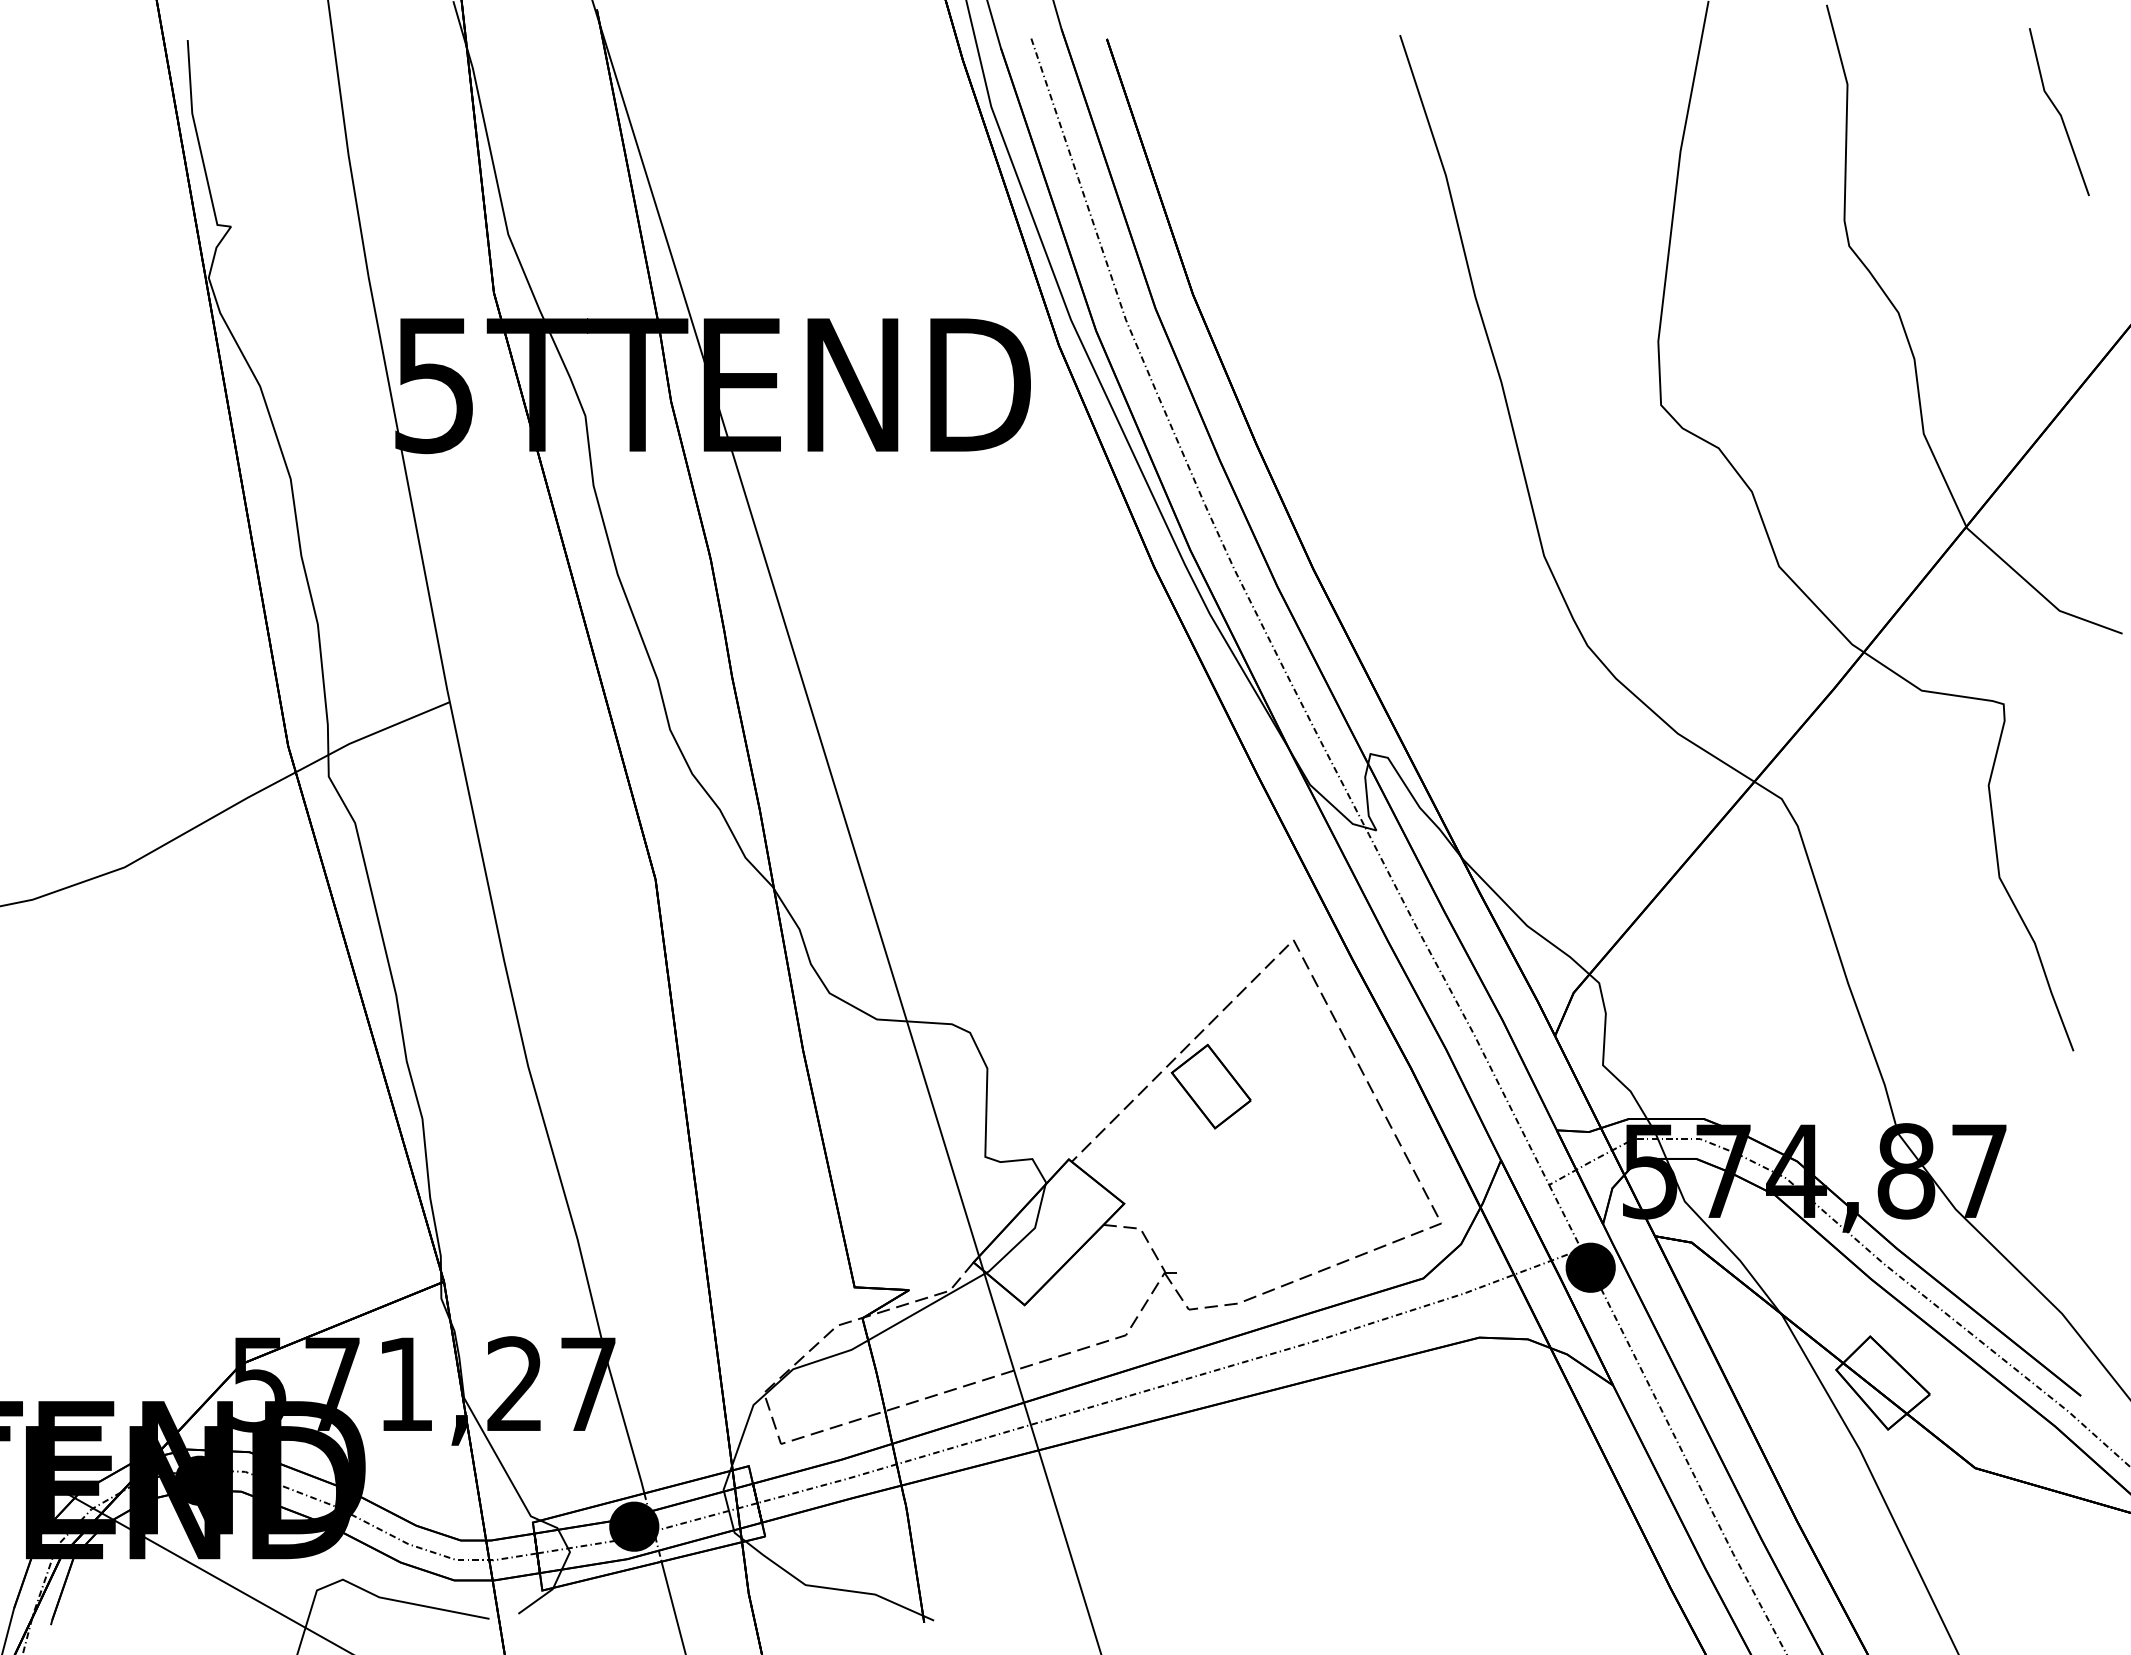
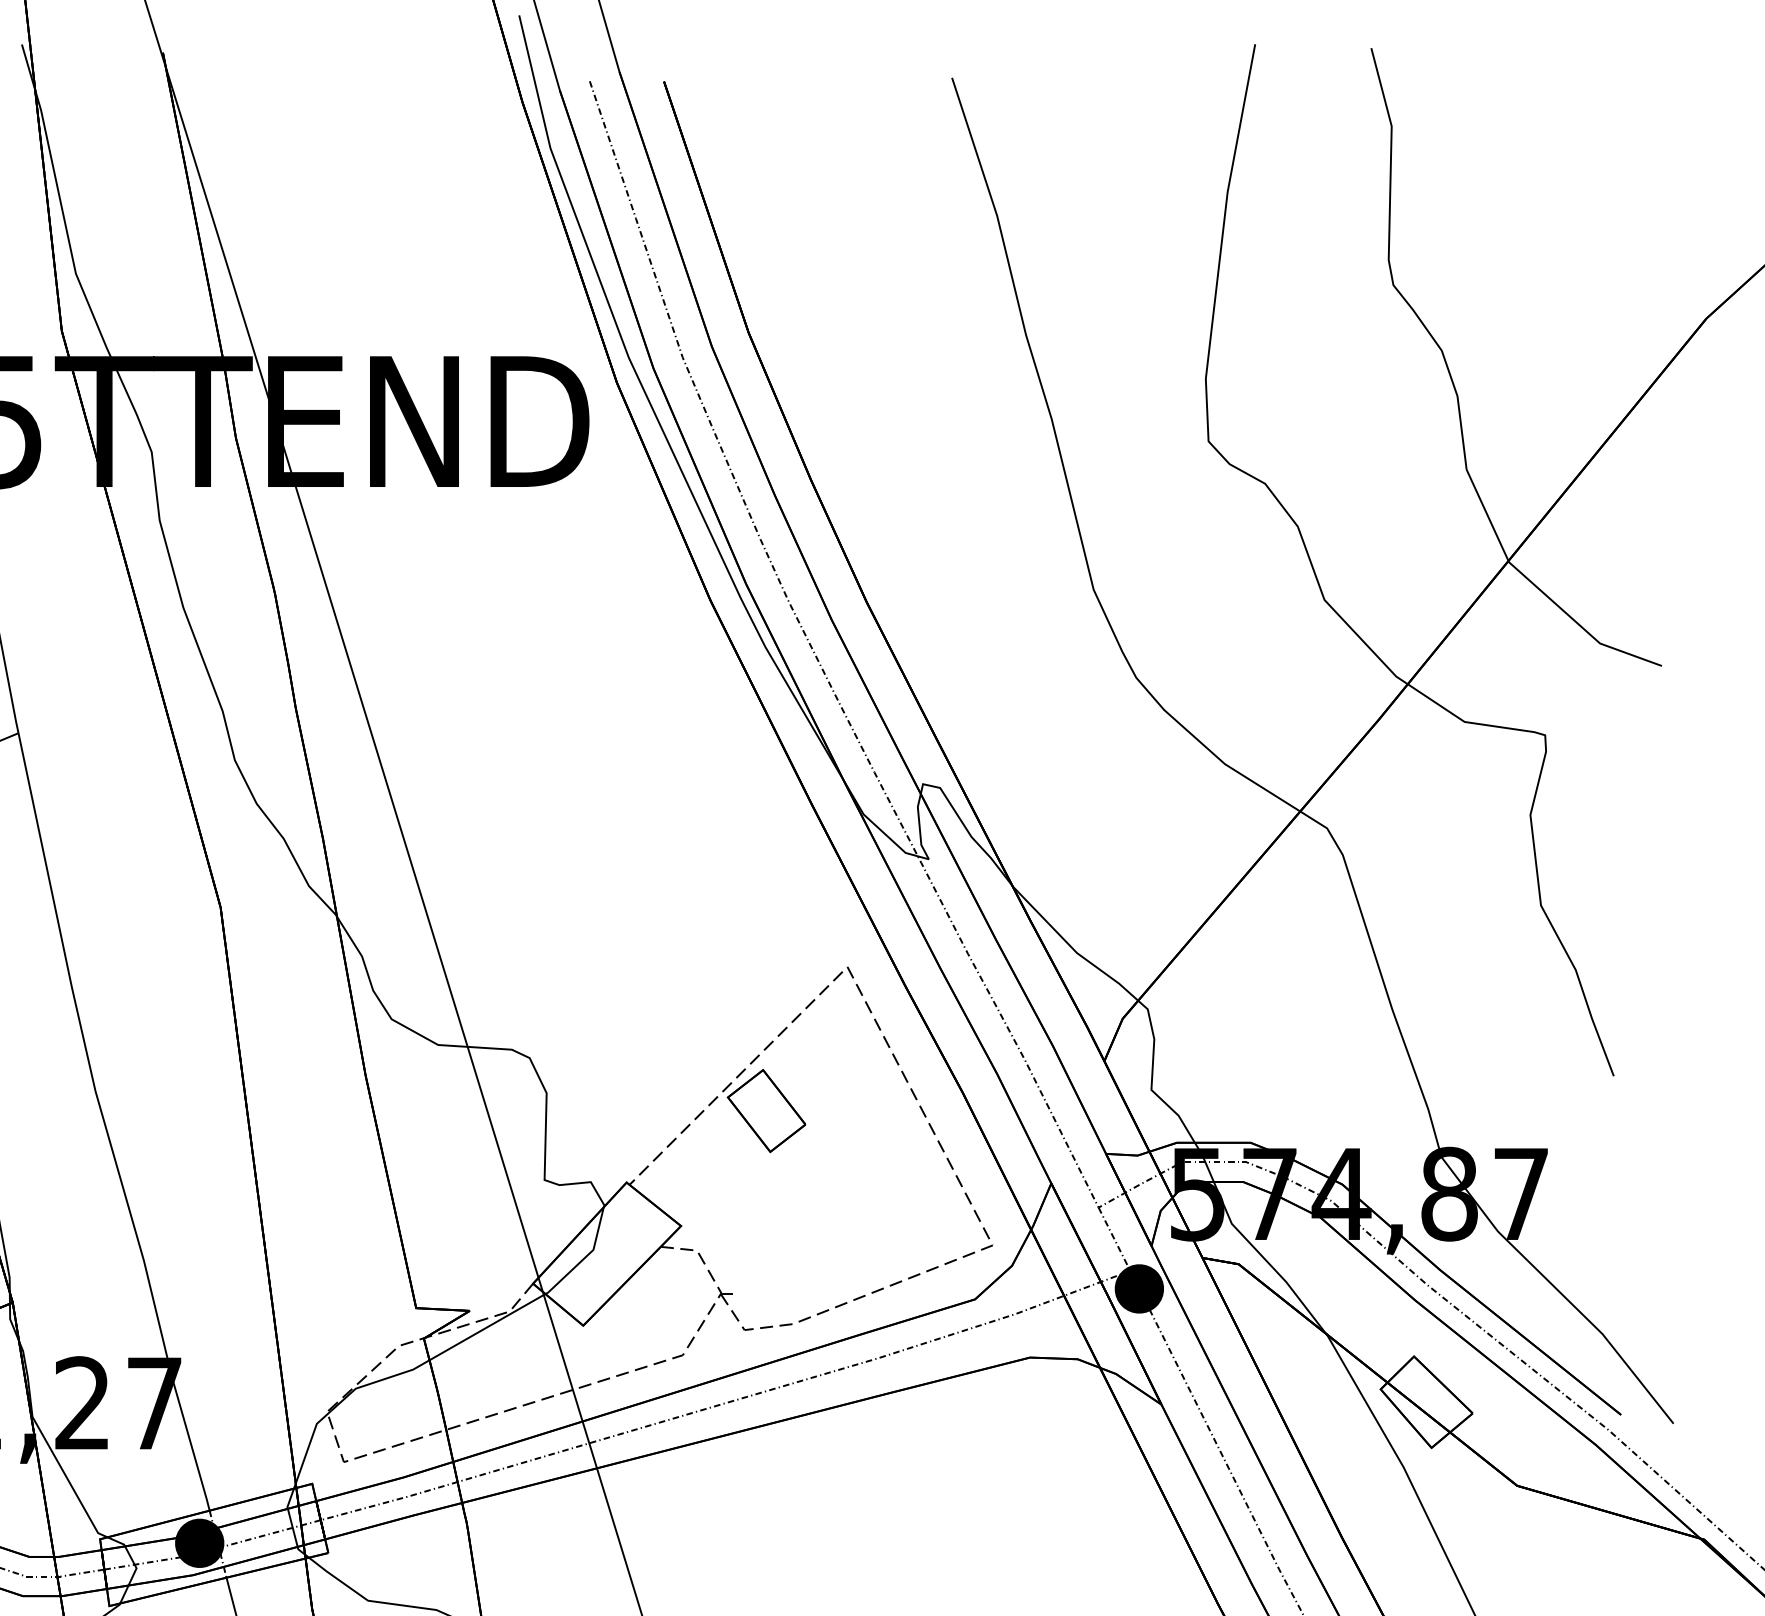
line: (2059, 112) -> (1599, 153), removed

